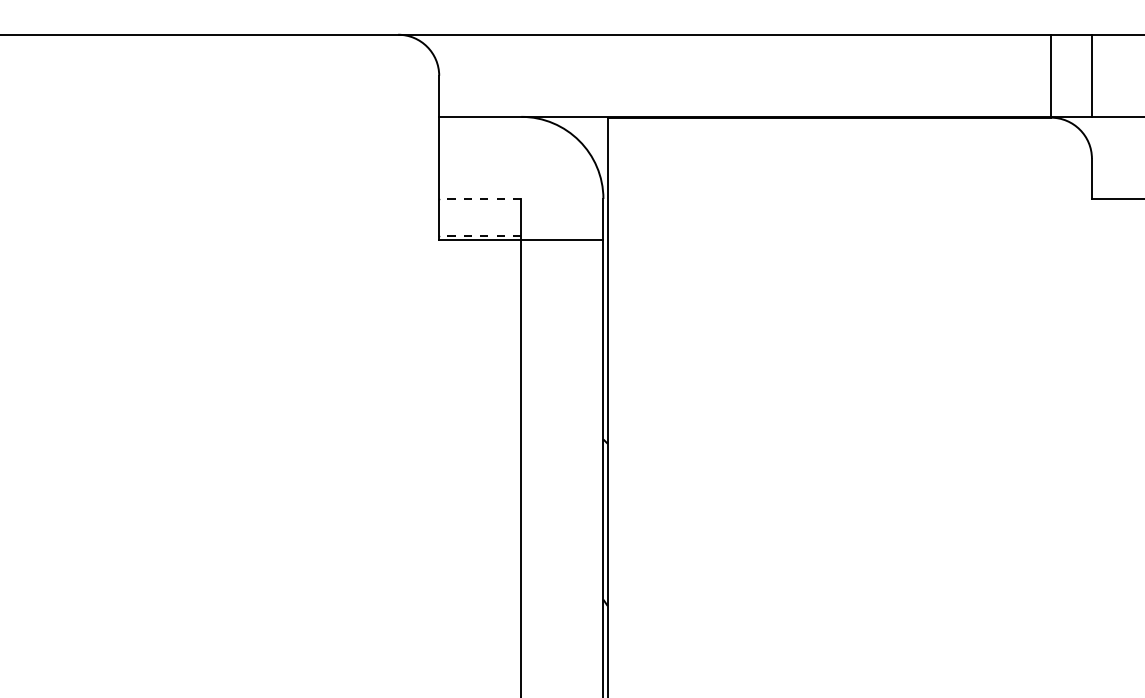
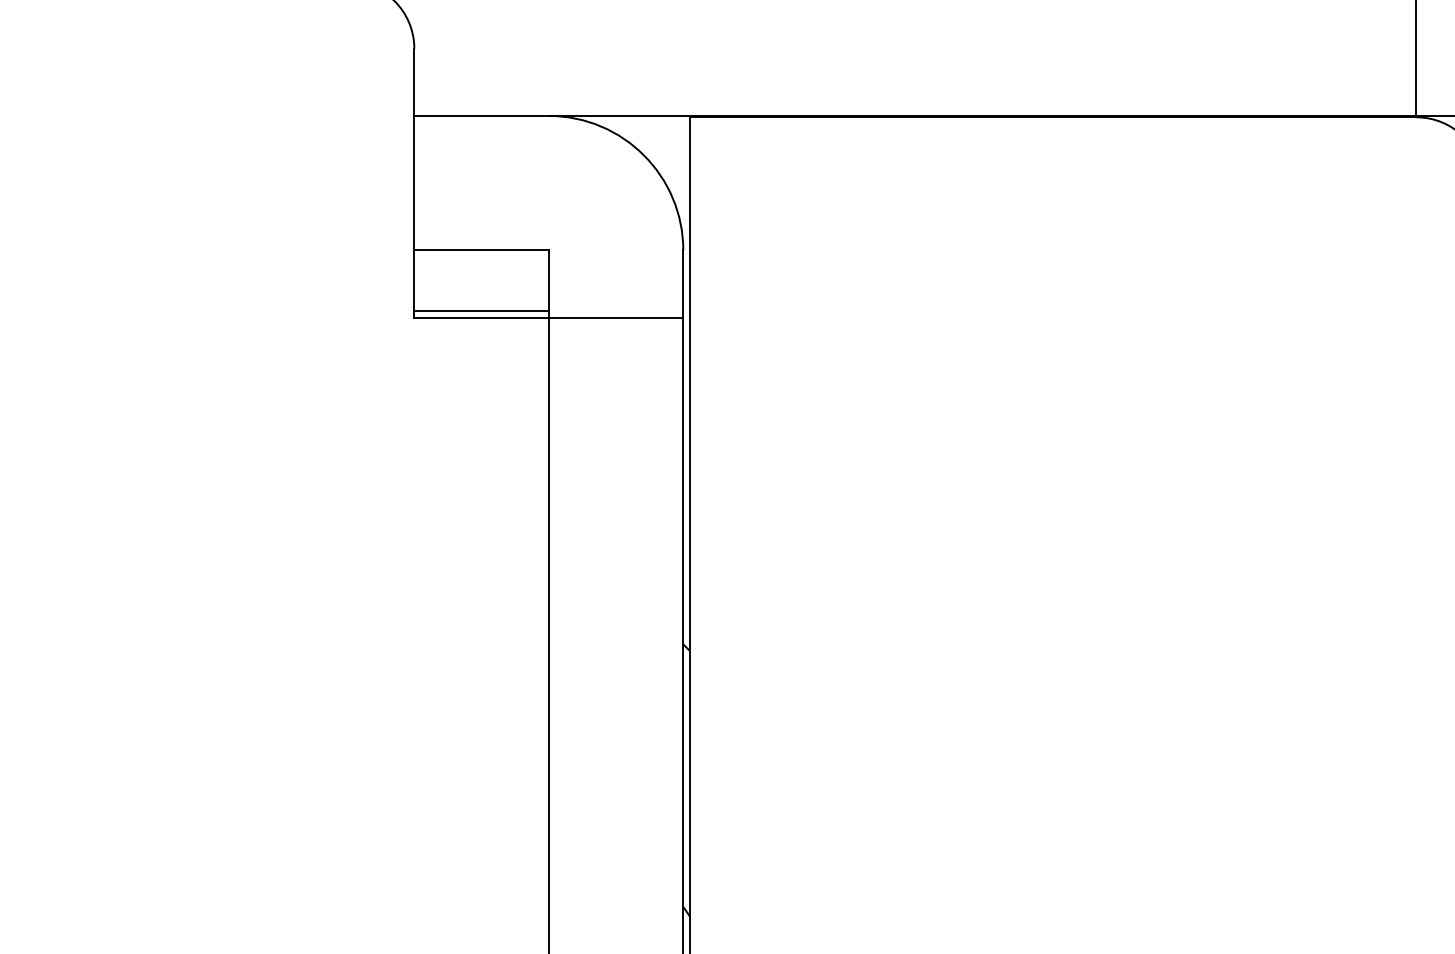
line: (479, 198) -> (480, 249), dashed -> solid
line: (479, 235) -> (480, 310), dashed -> solid

